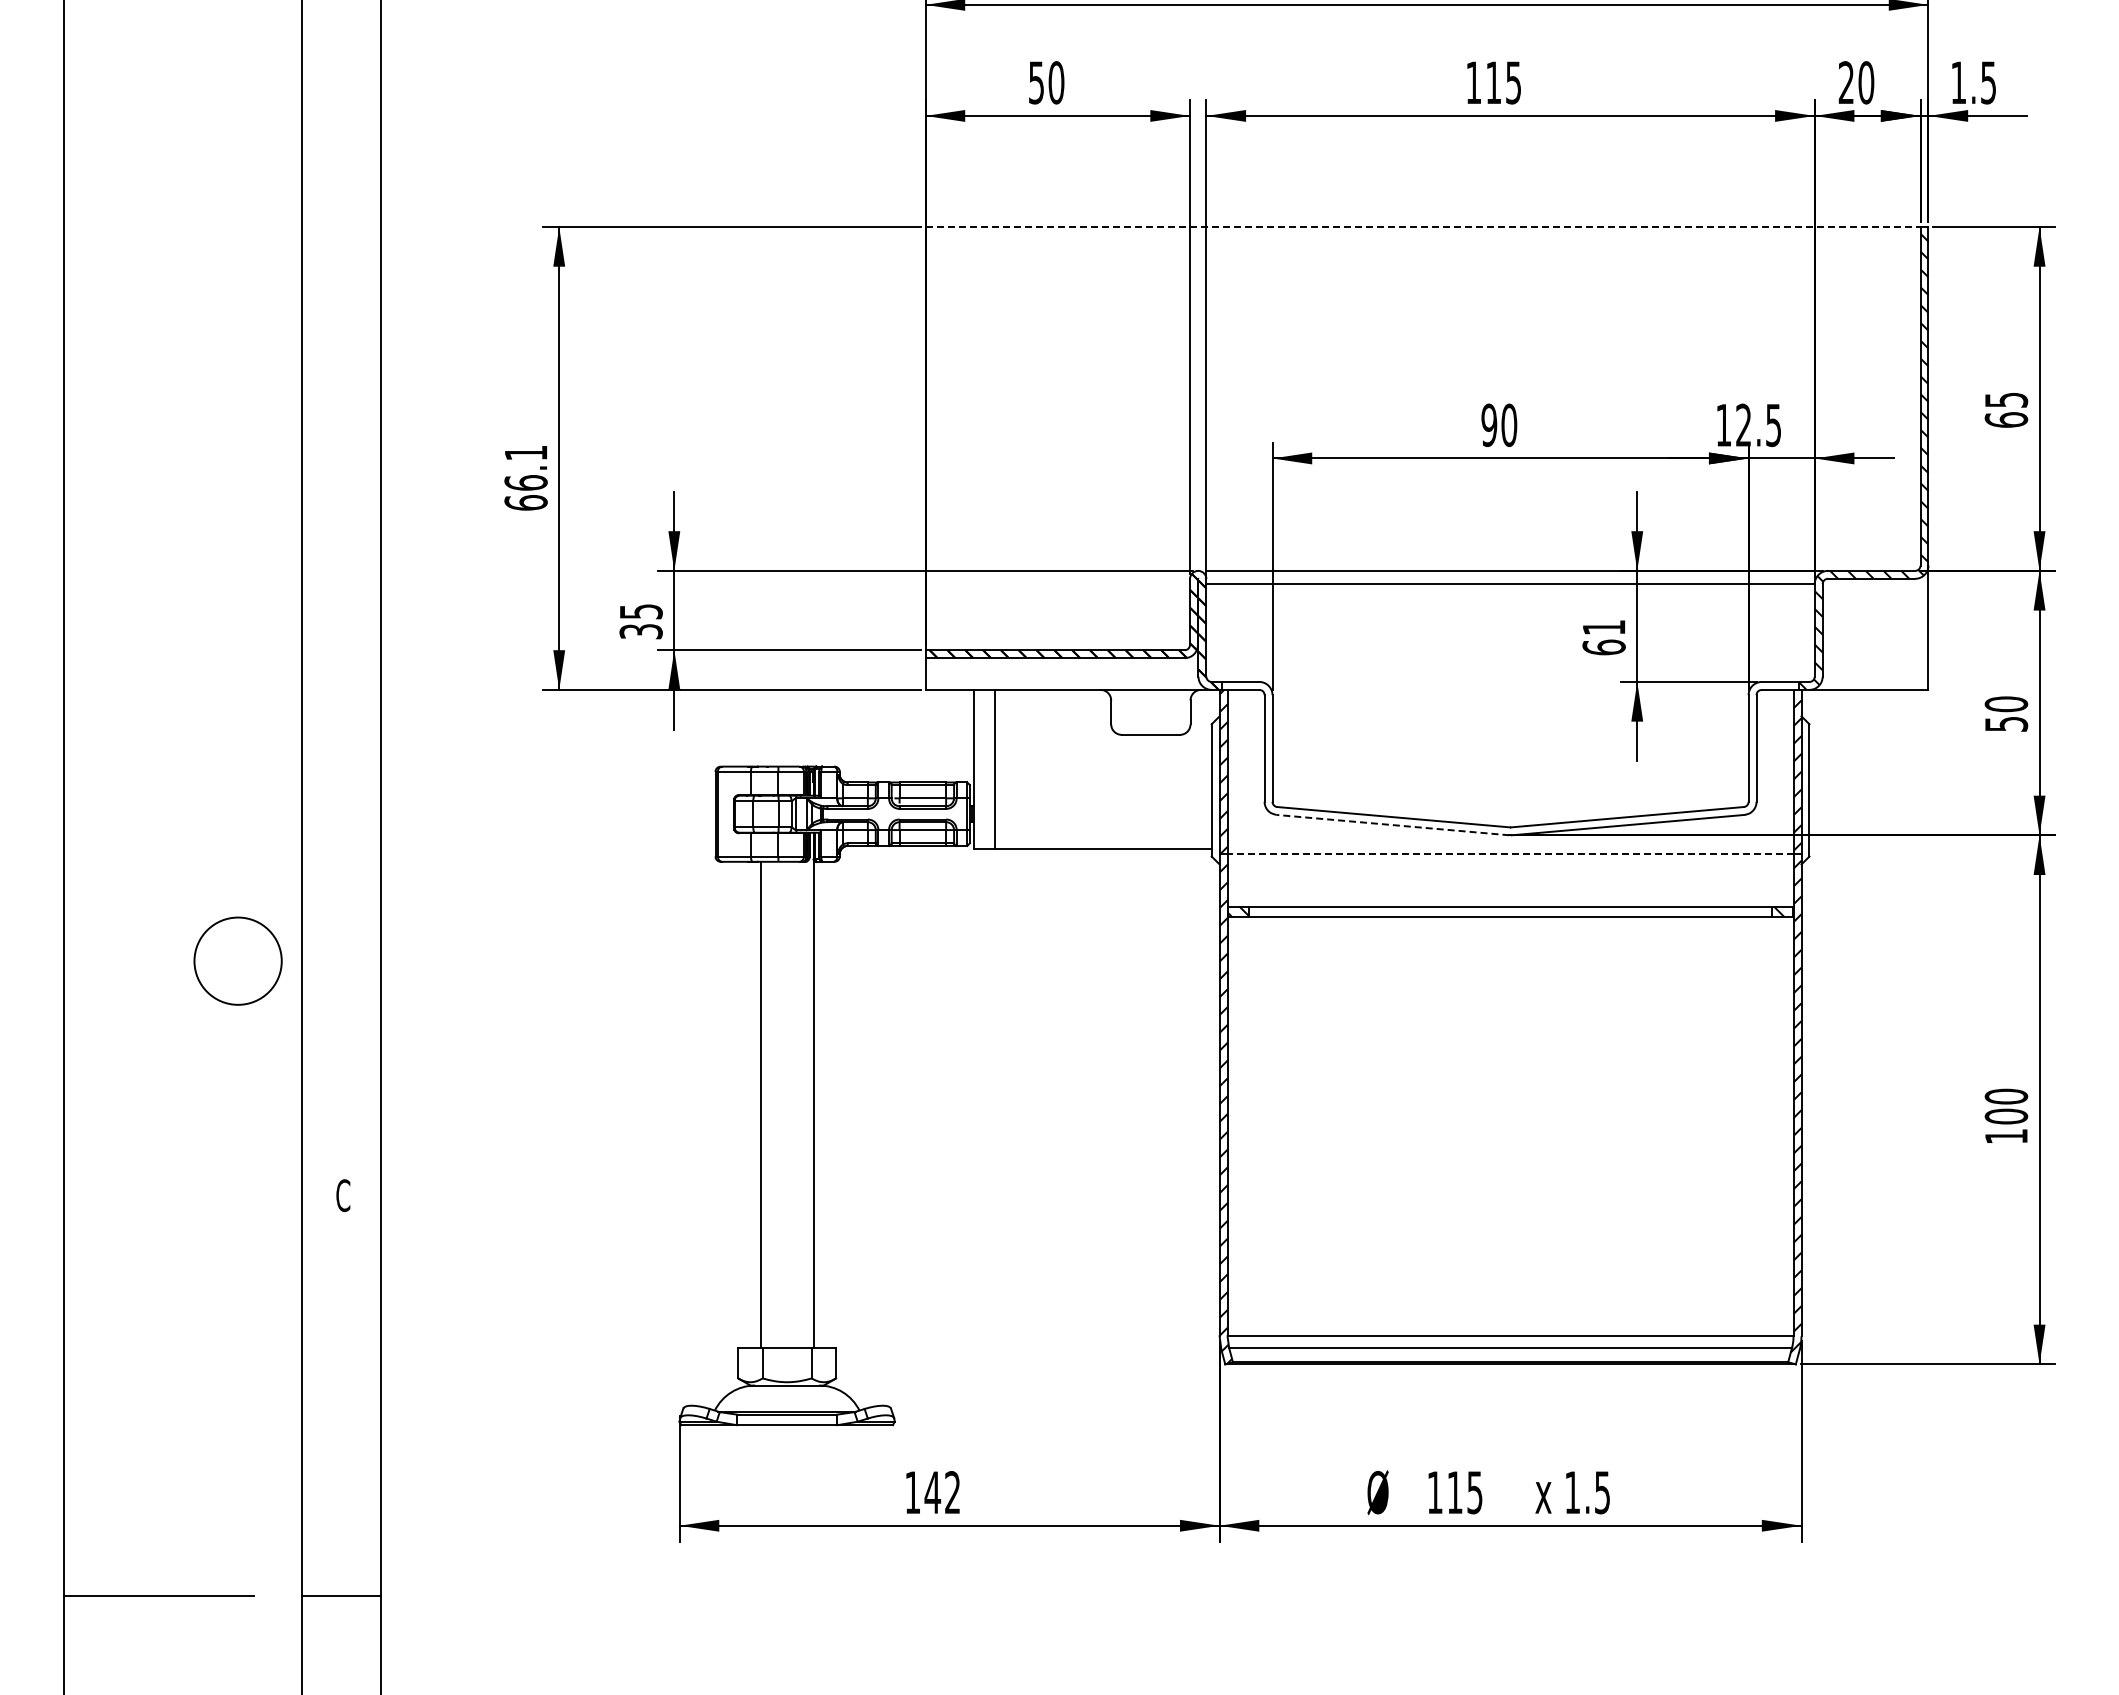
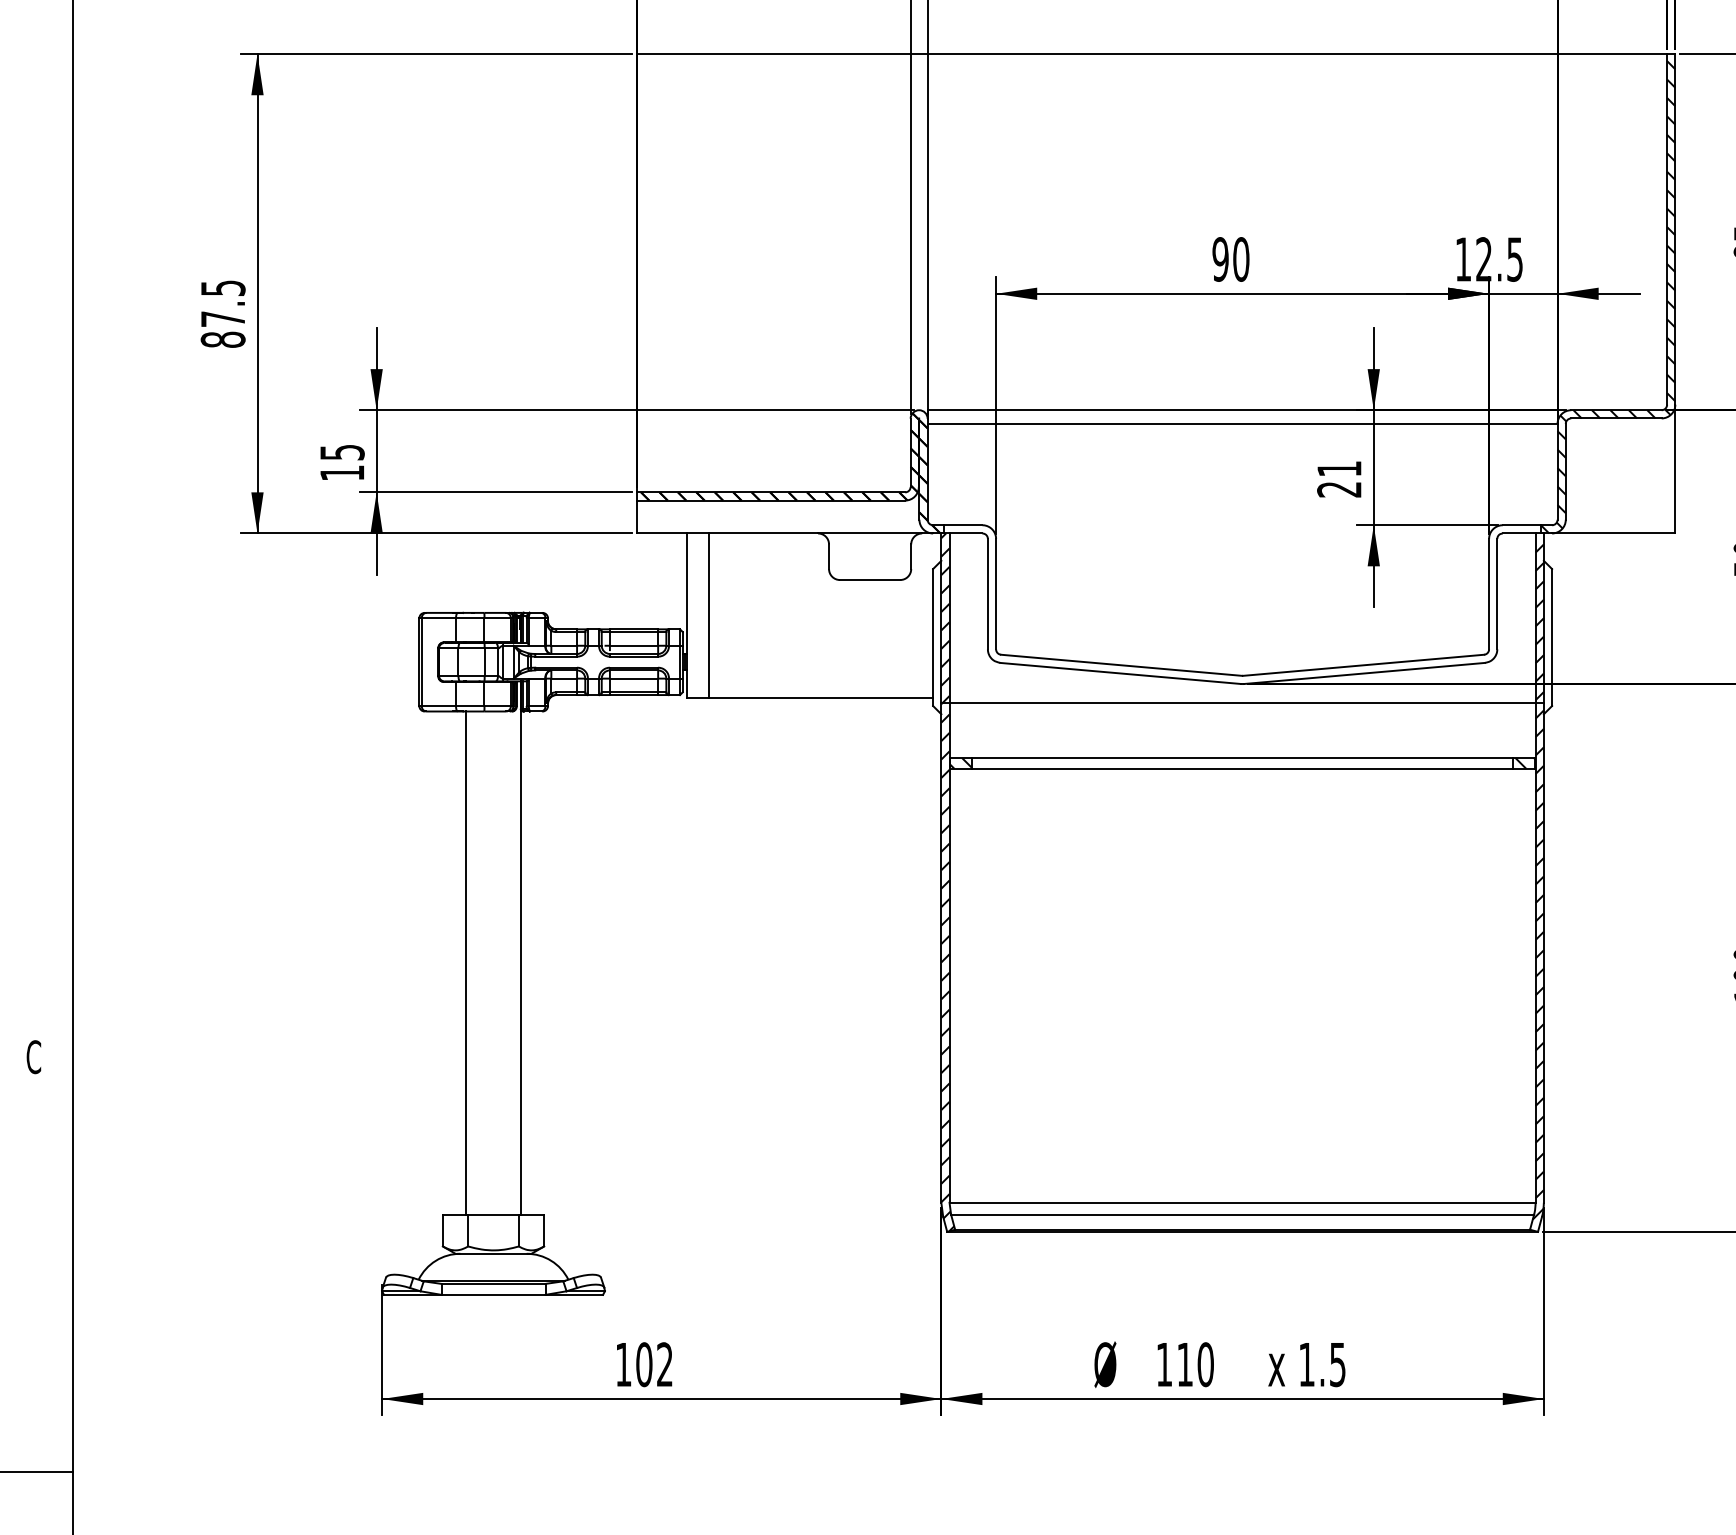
line: (1423, 227) -> (1152, 54), dashed -> solid
text: (525, 477) -> (222, 313), 66.1 -> 87.5
text: (640, 631) -> (341, 472), 35 -> 15
text: (1603, 647) -> (1338, 489), 61 -> 21
line: (1393, 825) -> (1121, 673), dashed -> solid
line: (1510, 853) -> (1242, 702), dashed -> solid
text: (932, 1492) -> (644, 1364), 142 -> 102
text: (1474, 1492) -> (1205, 1364), 115 -> 110

